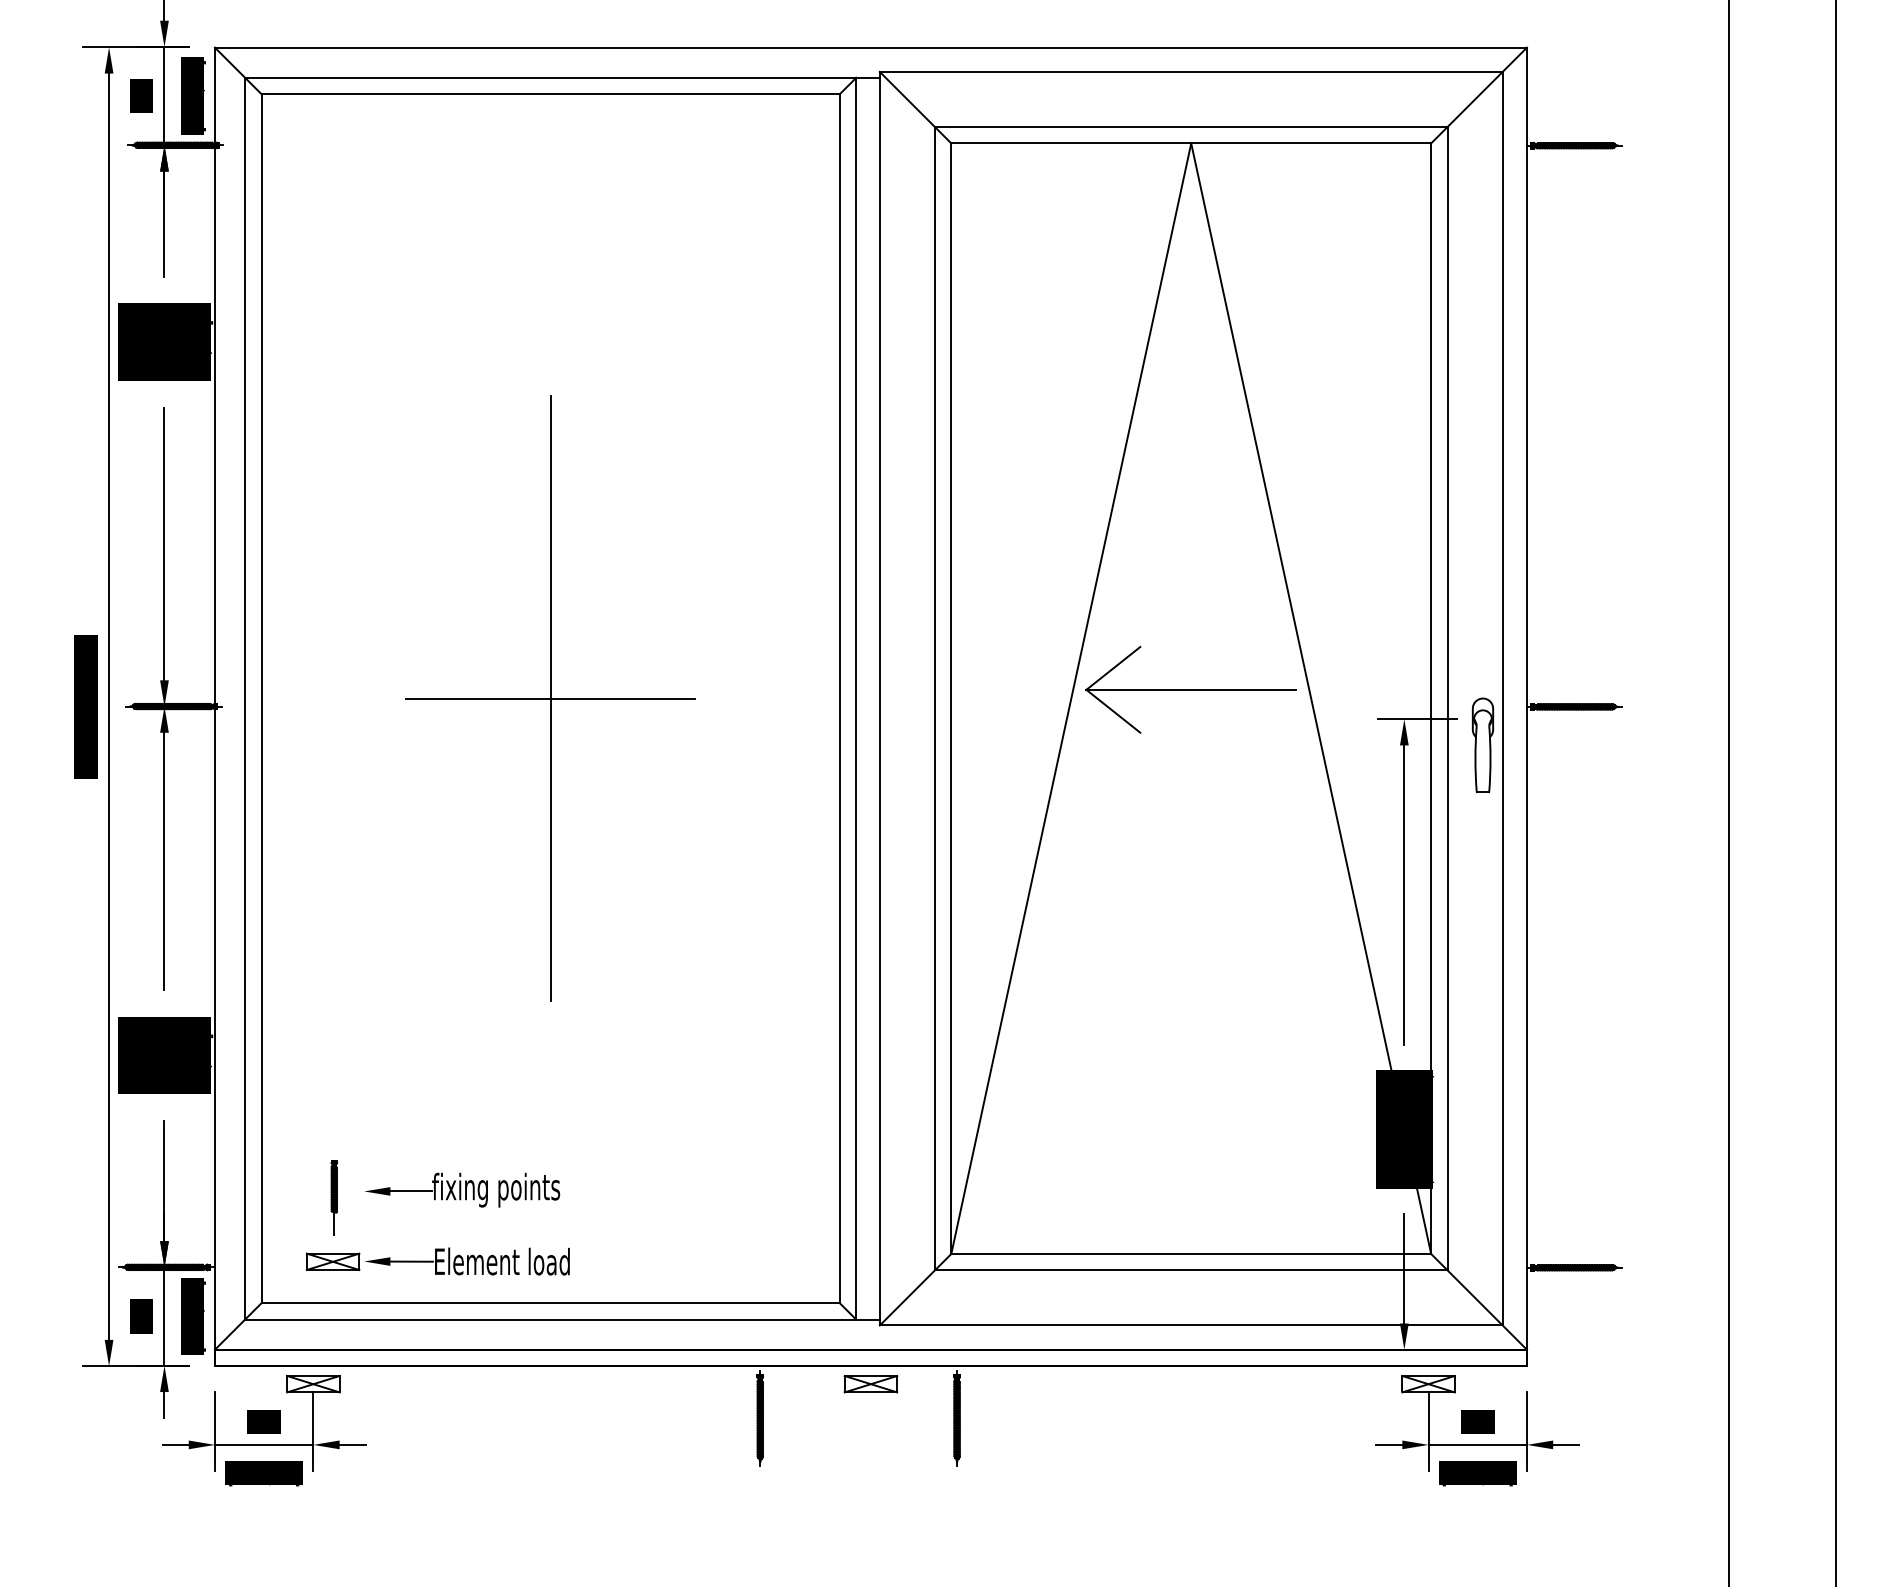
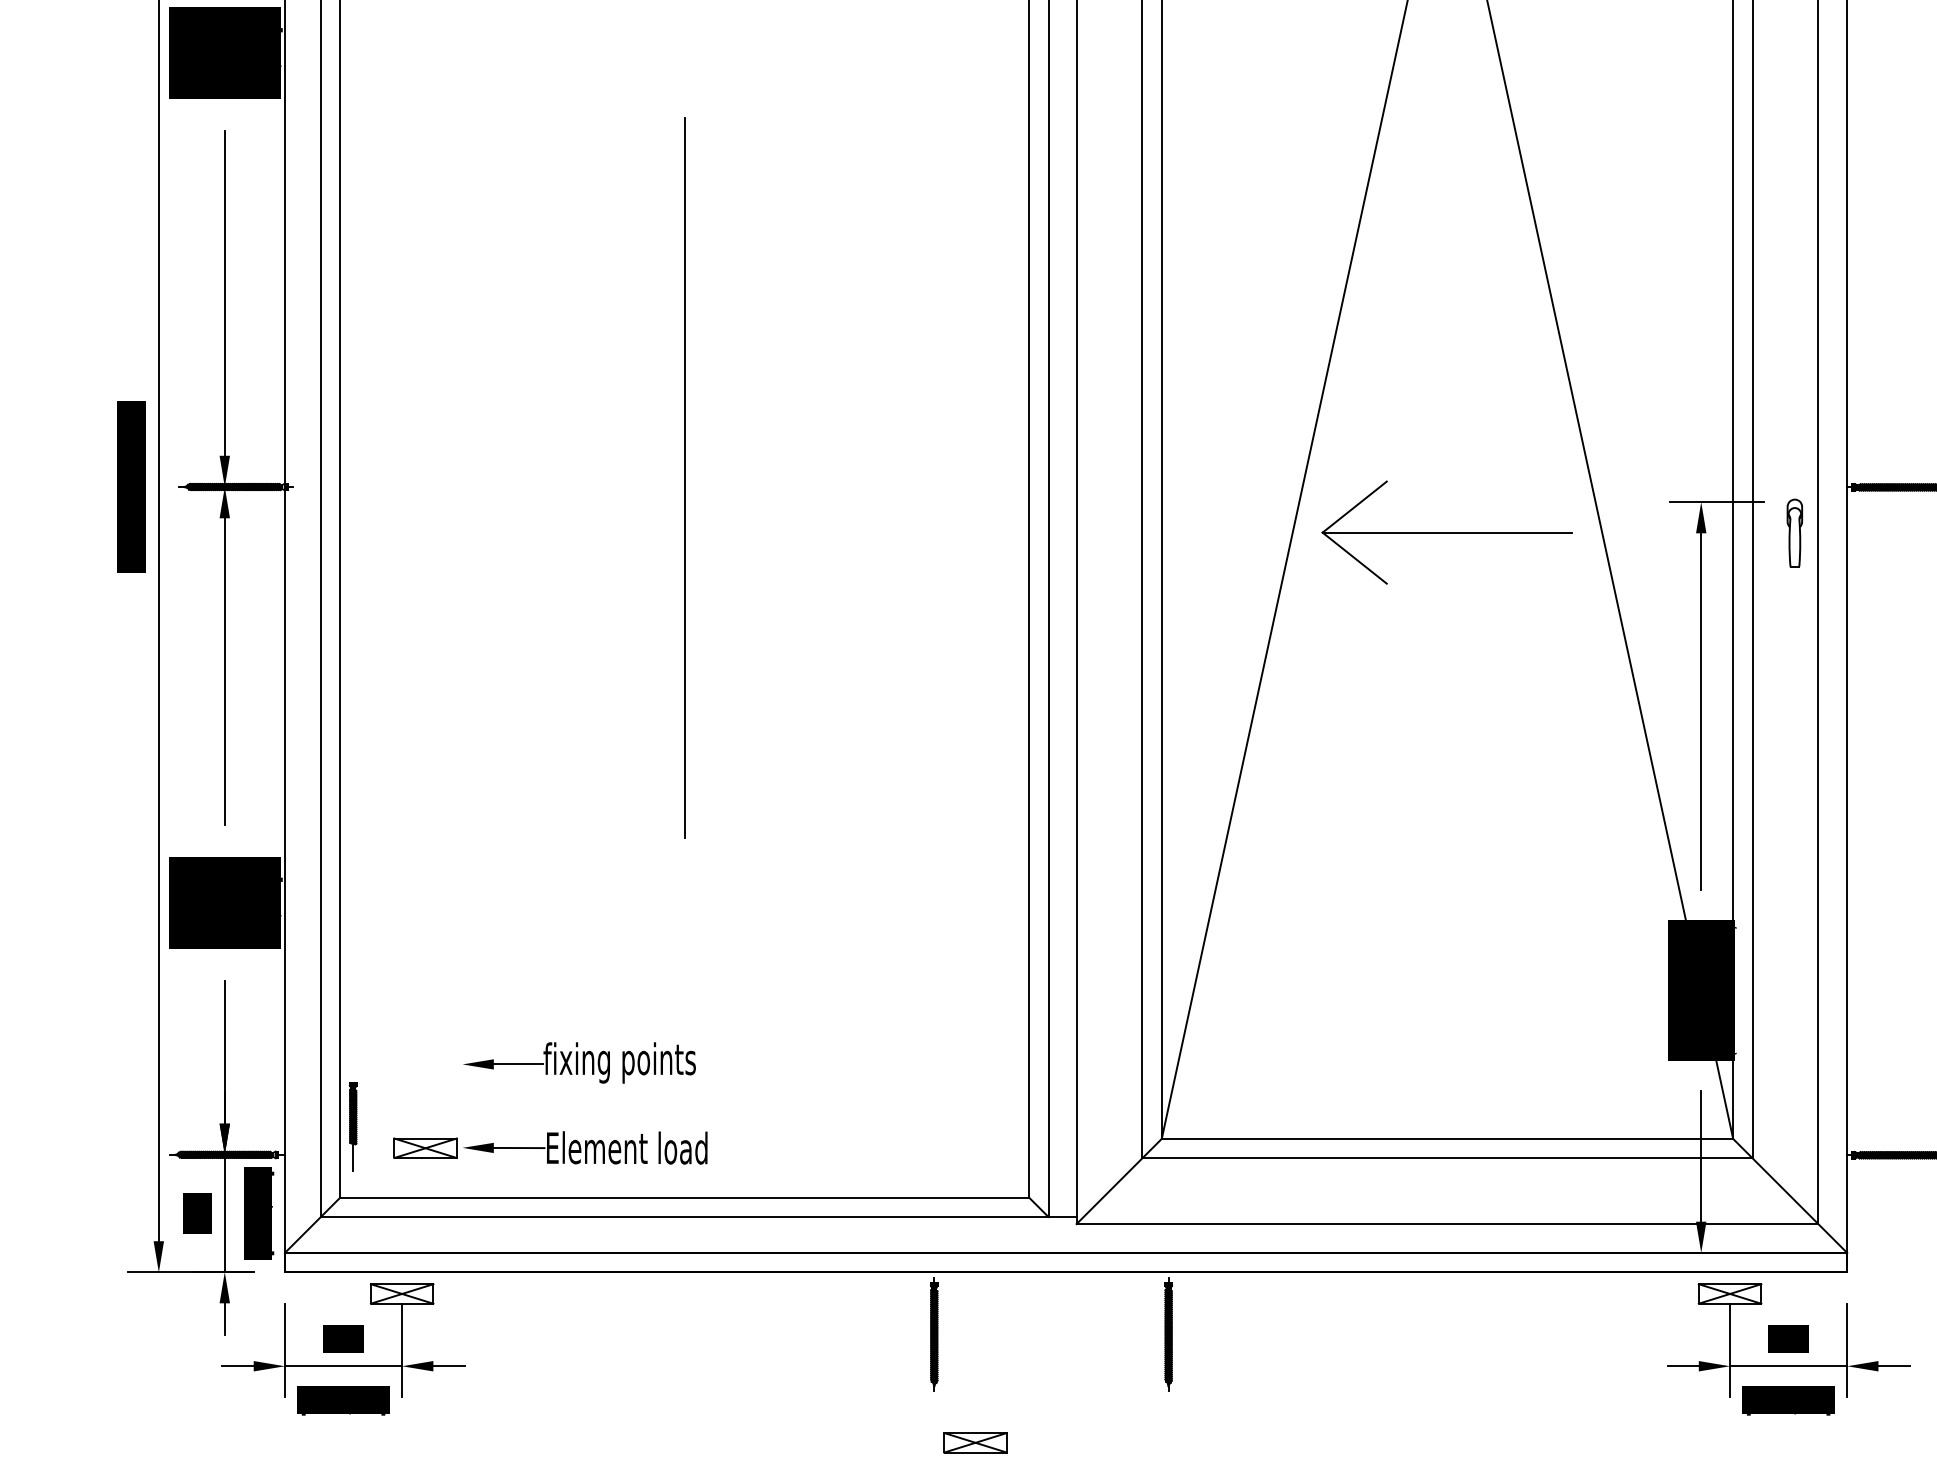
part: (1190, 689) -> (1446, 532), moved
line: (550, 698) -> (684, 477), removed
part: (1482, 744) -> (1794, 532), size x0.6
part: (334, 1197) -> (353, 1126), moved
part: (870, 1384) -> (975, 1443), moved

